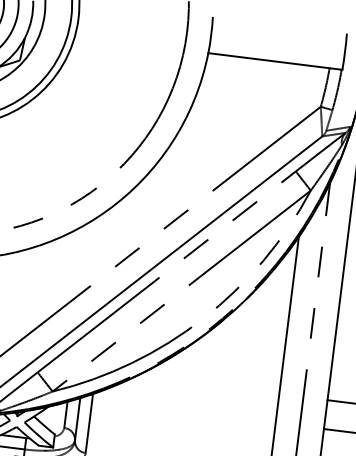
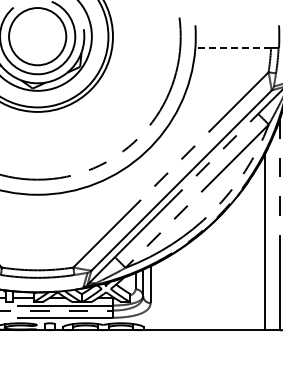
line: (269, 60) -> (233, 47), solid -> dashed

